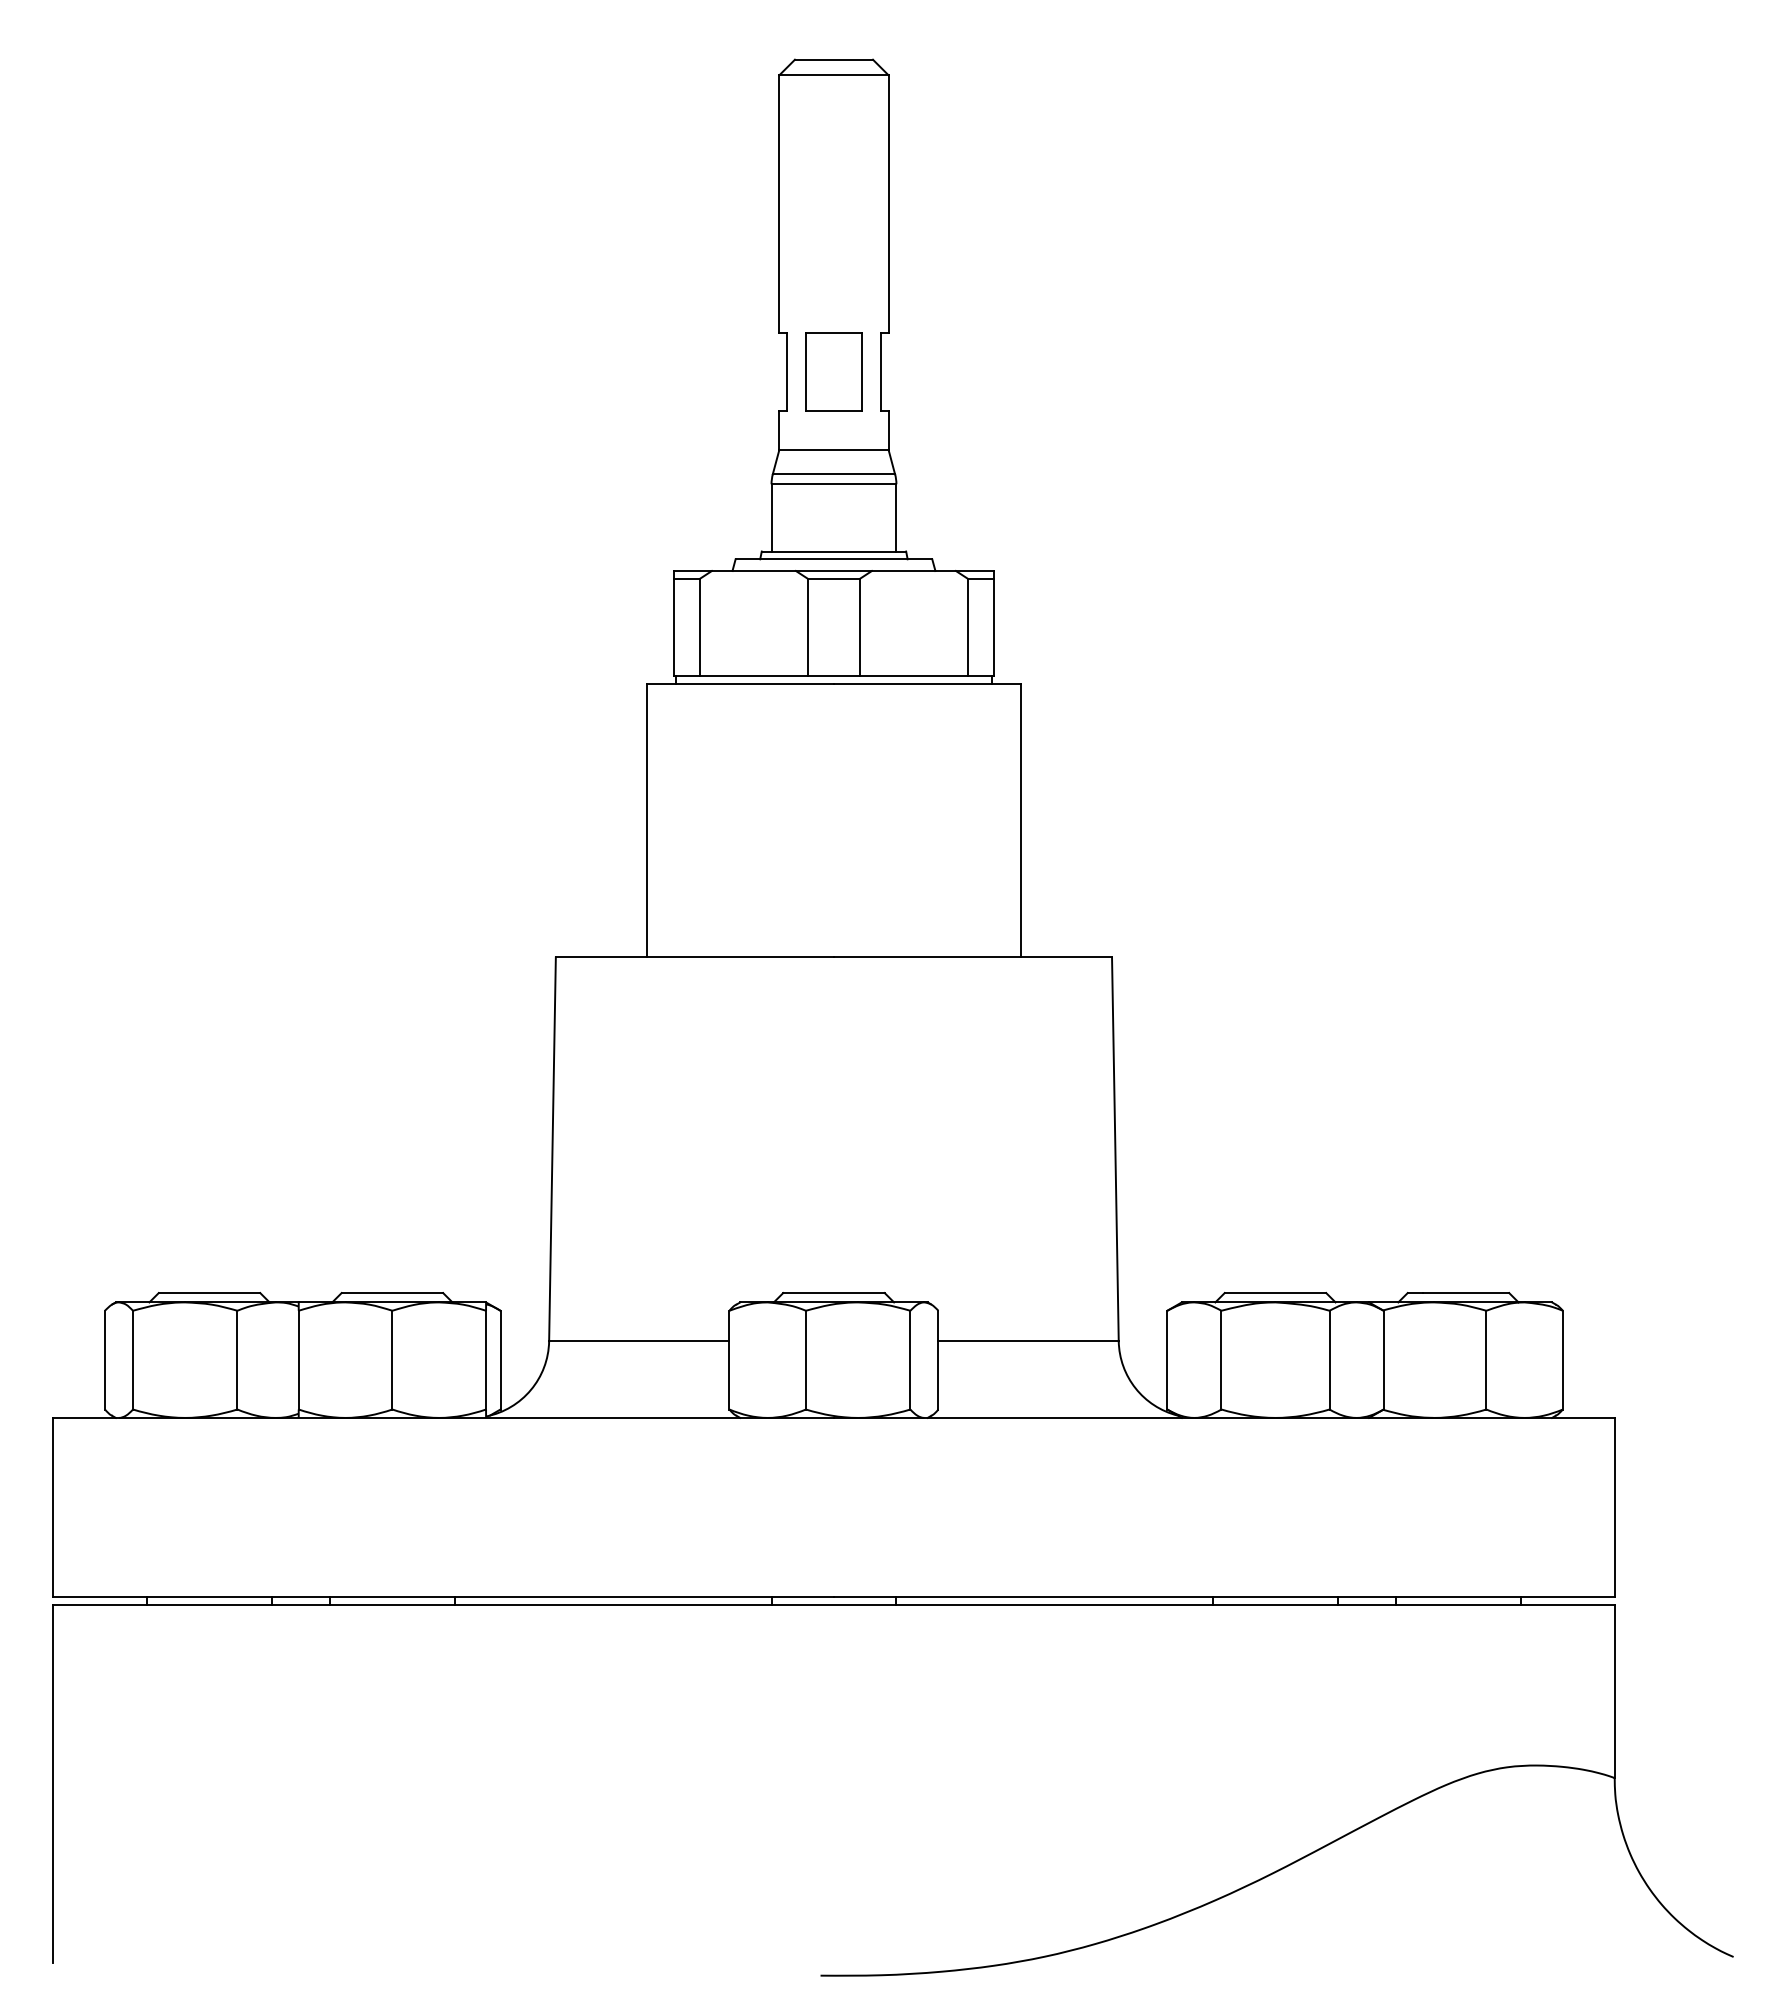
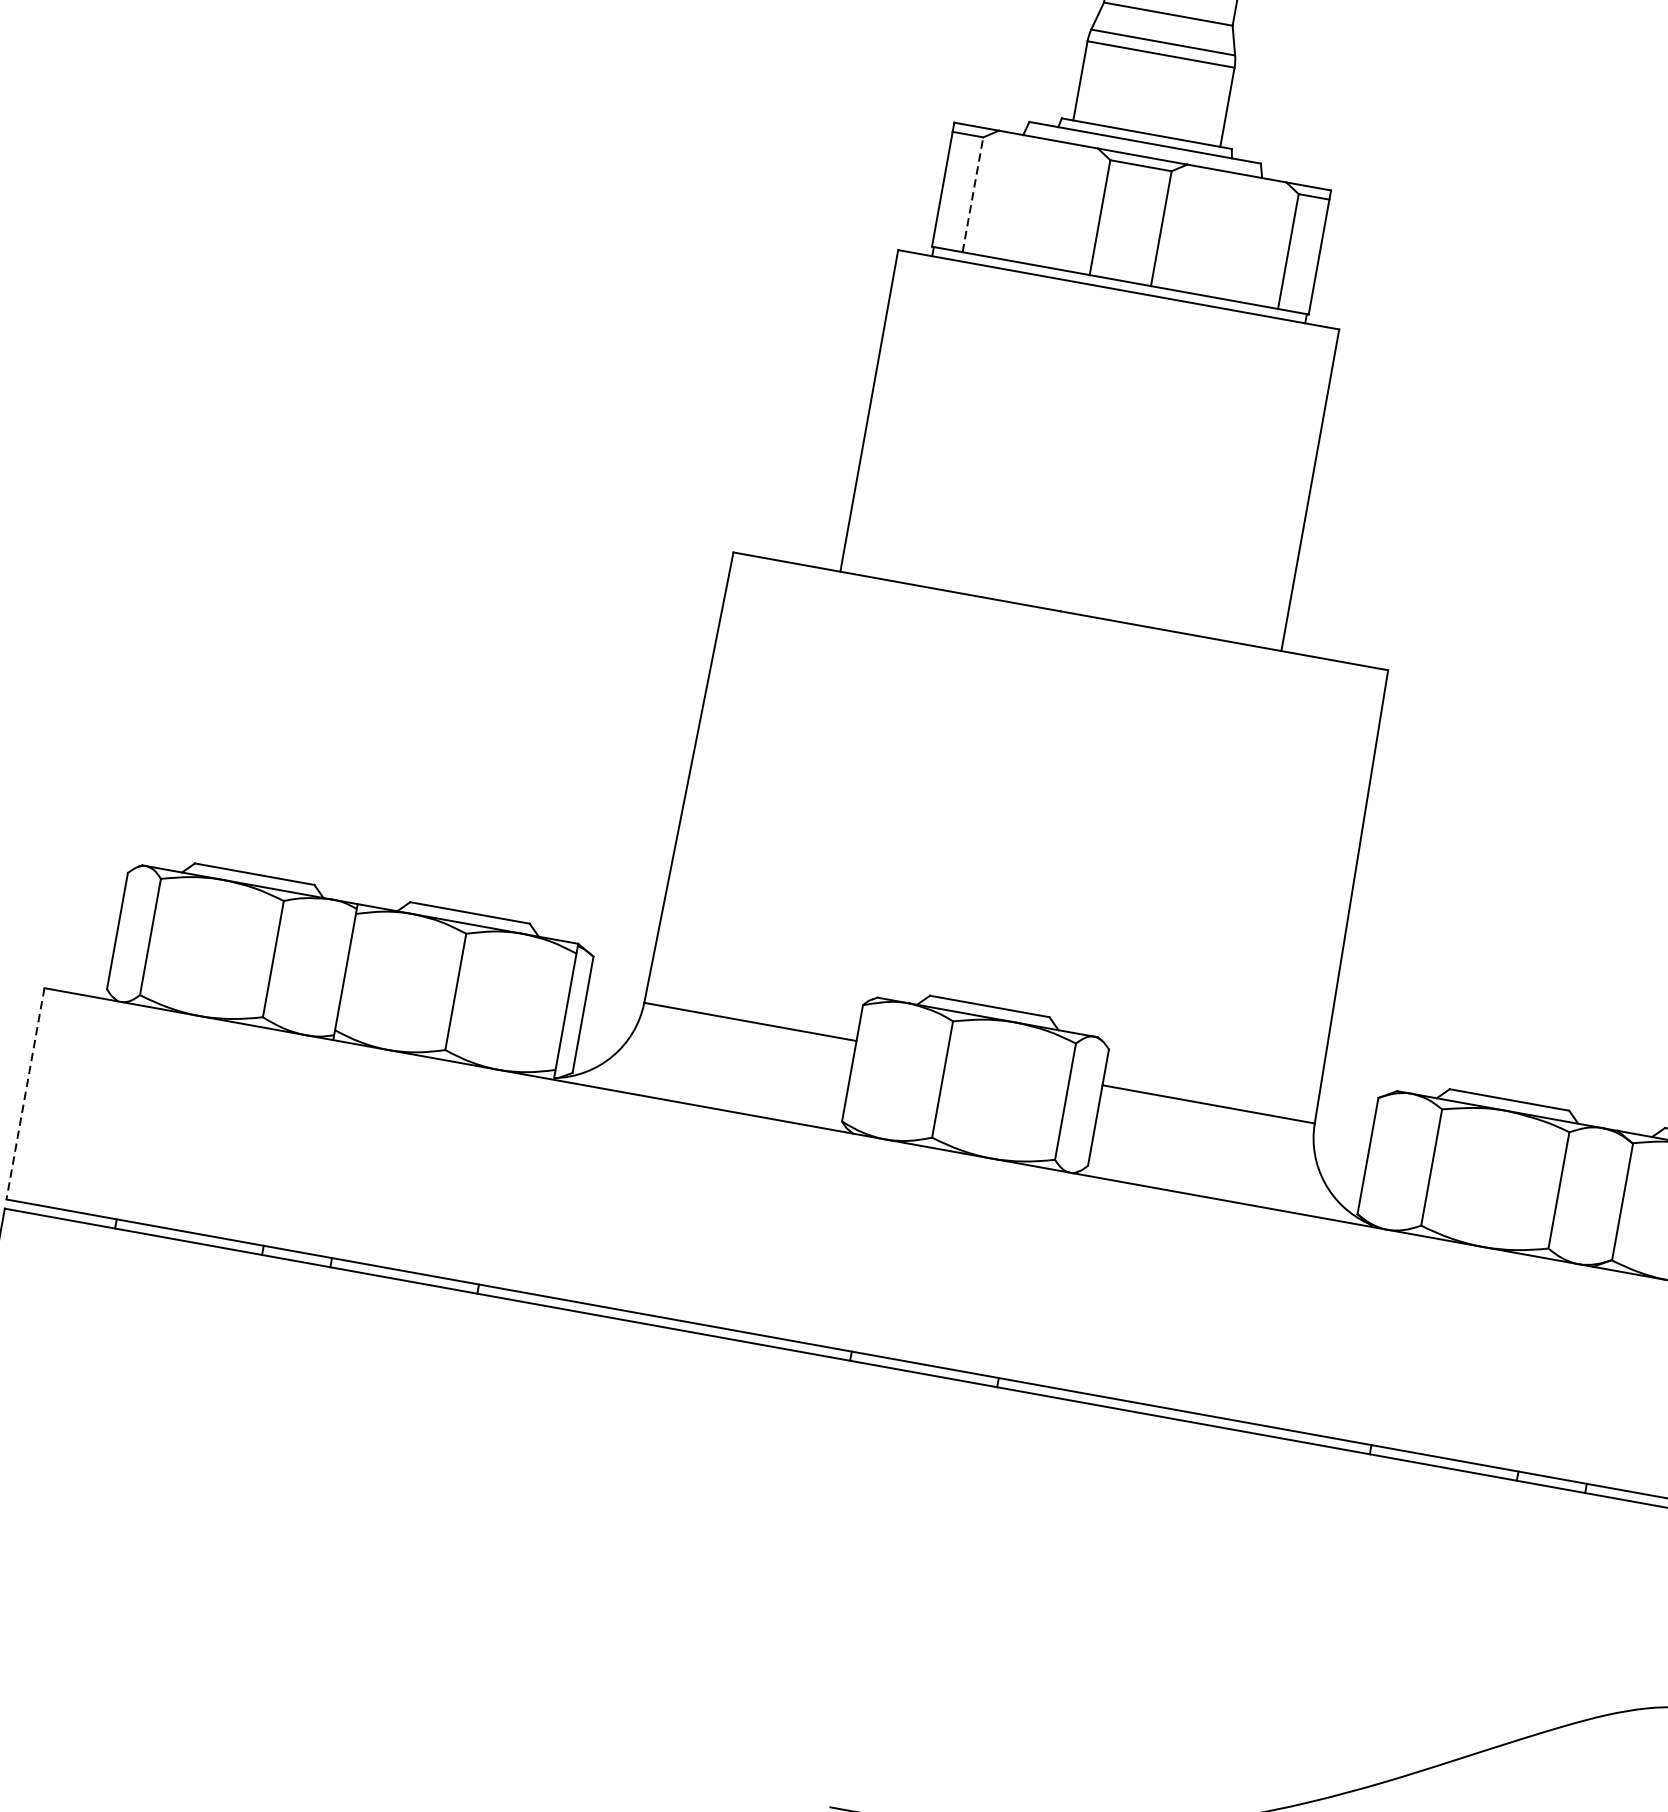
line: (699, 627) -> (972, 194), solid -> dashed
line: (53, 1507) -> (25, 1093), solid -> dashed

